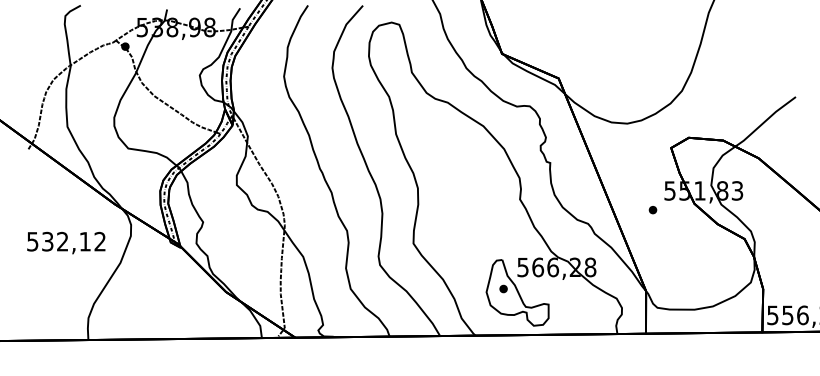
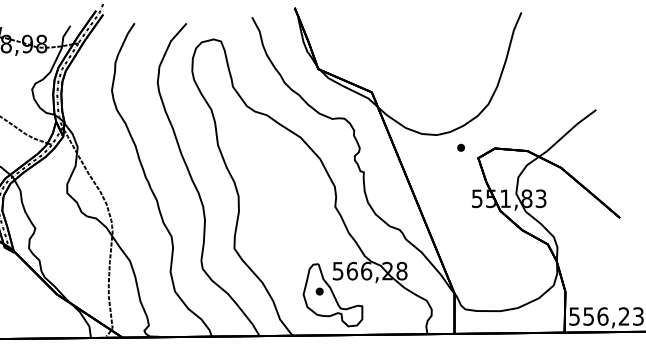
part: (652, 210) -> (460, 148), moved

